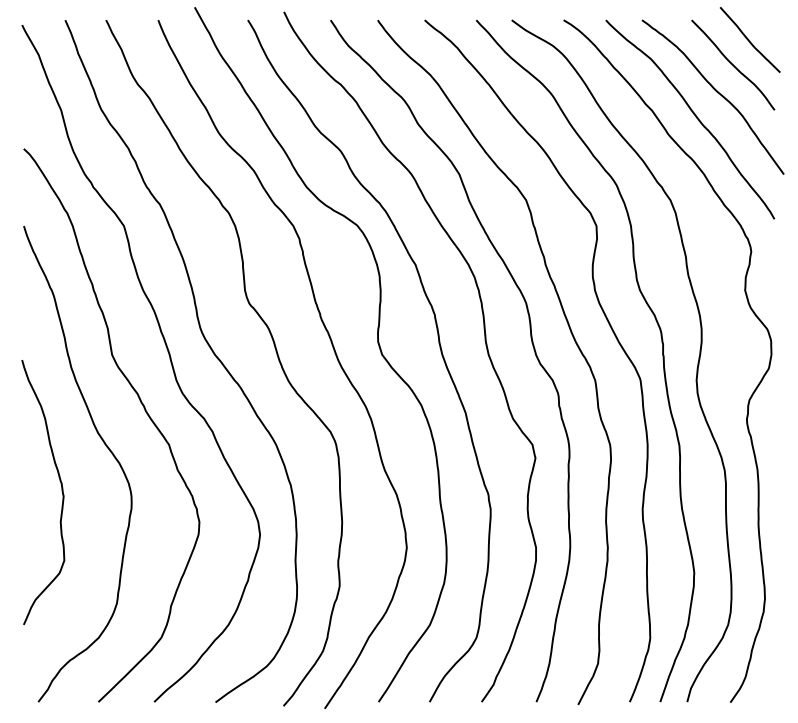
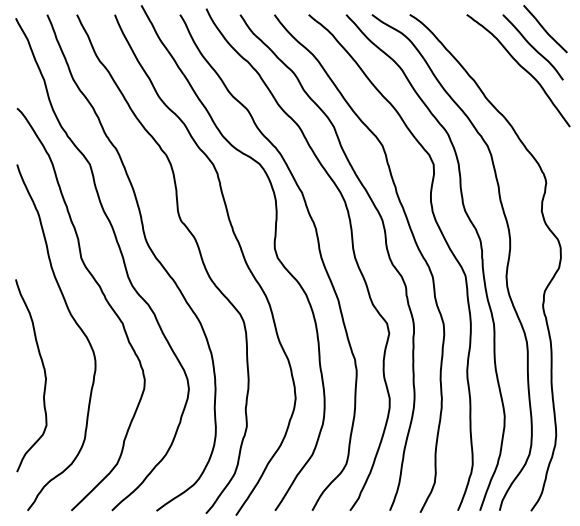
curve: (695, 117) -> (505, 85), removed
curve: (61, 491) -> (44, 375), moved

